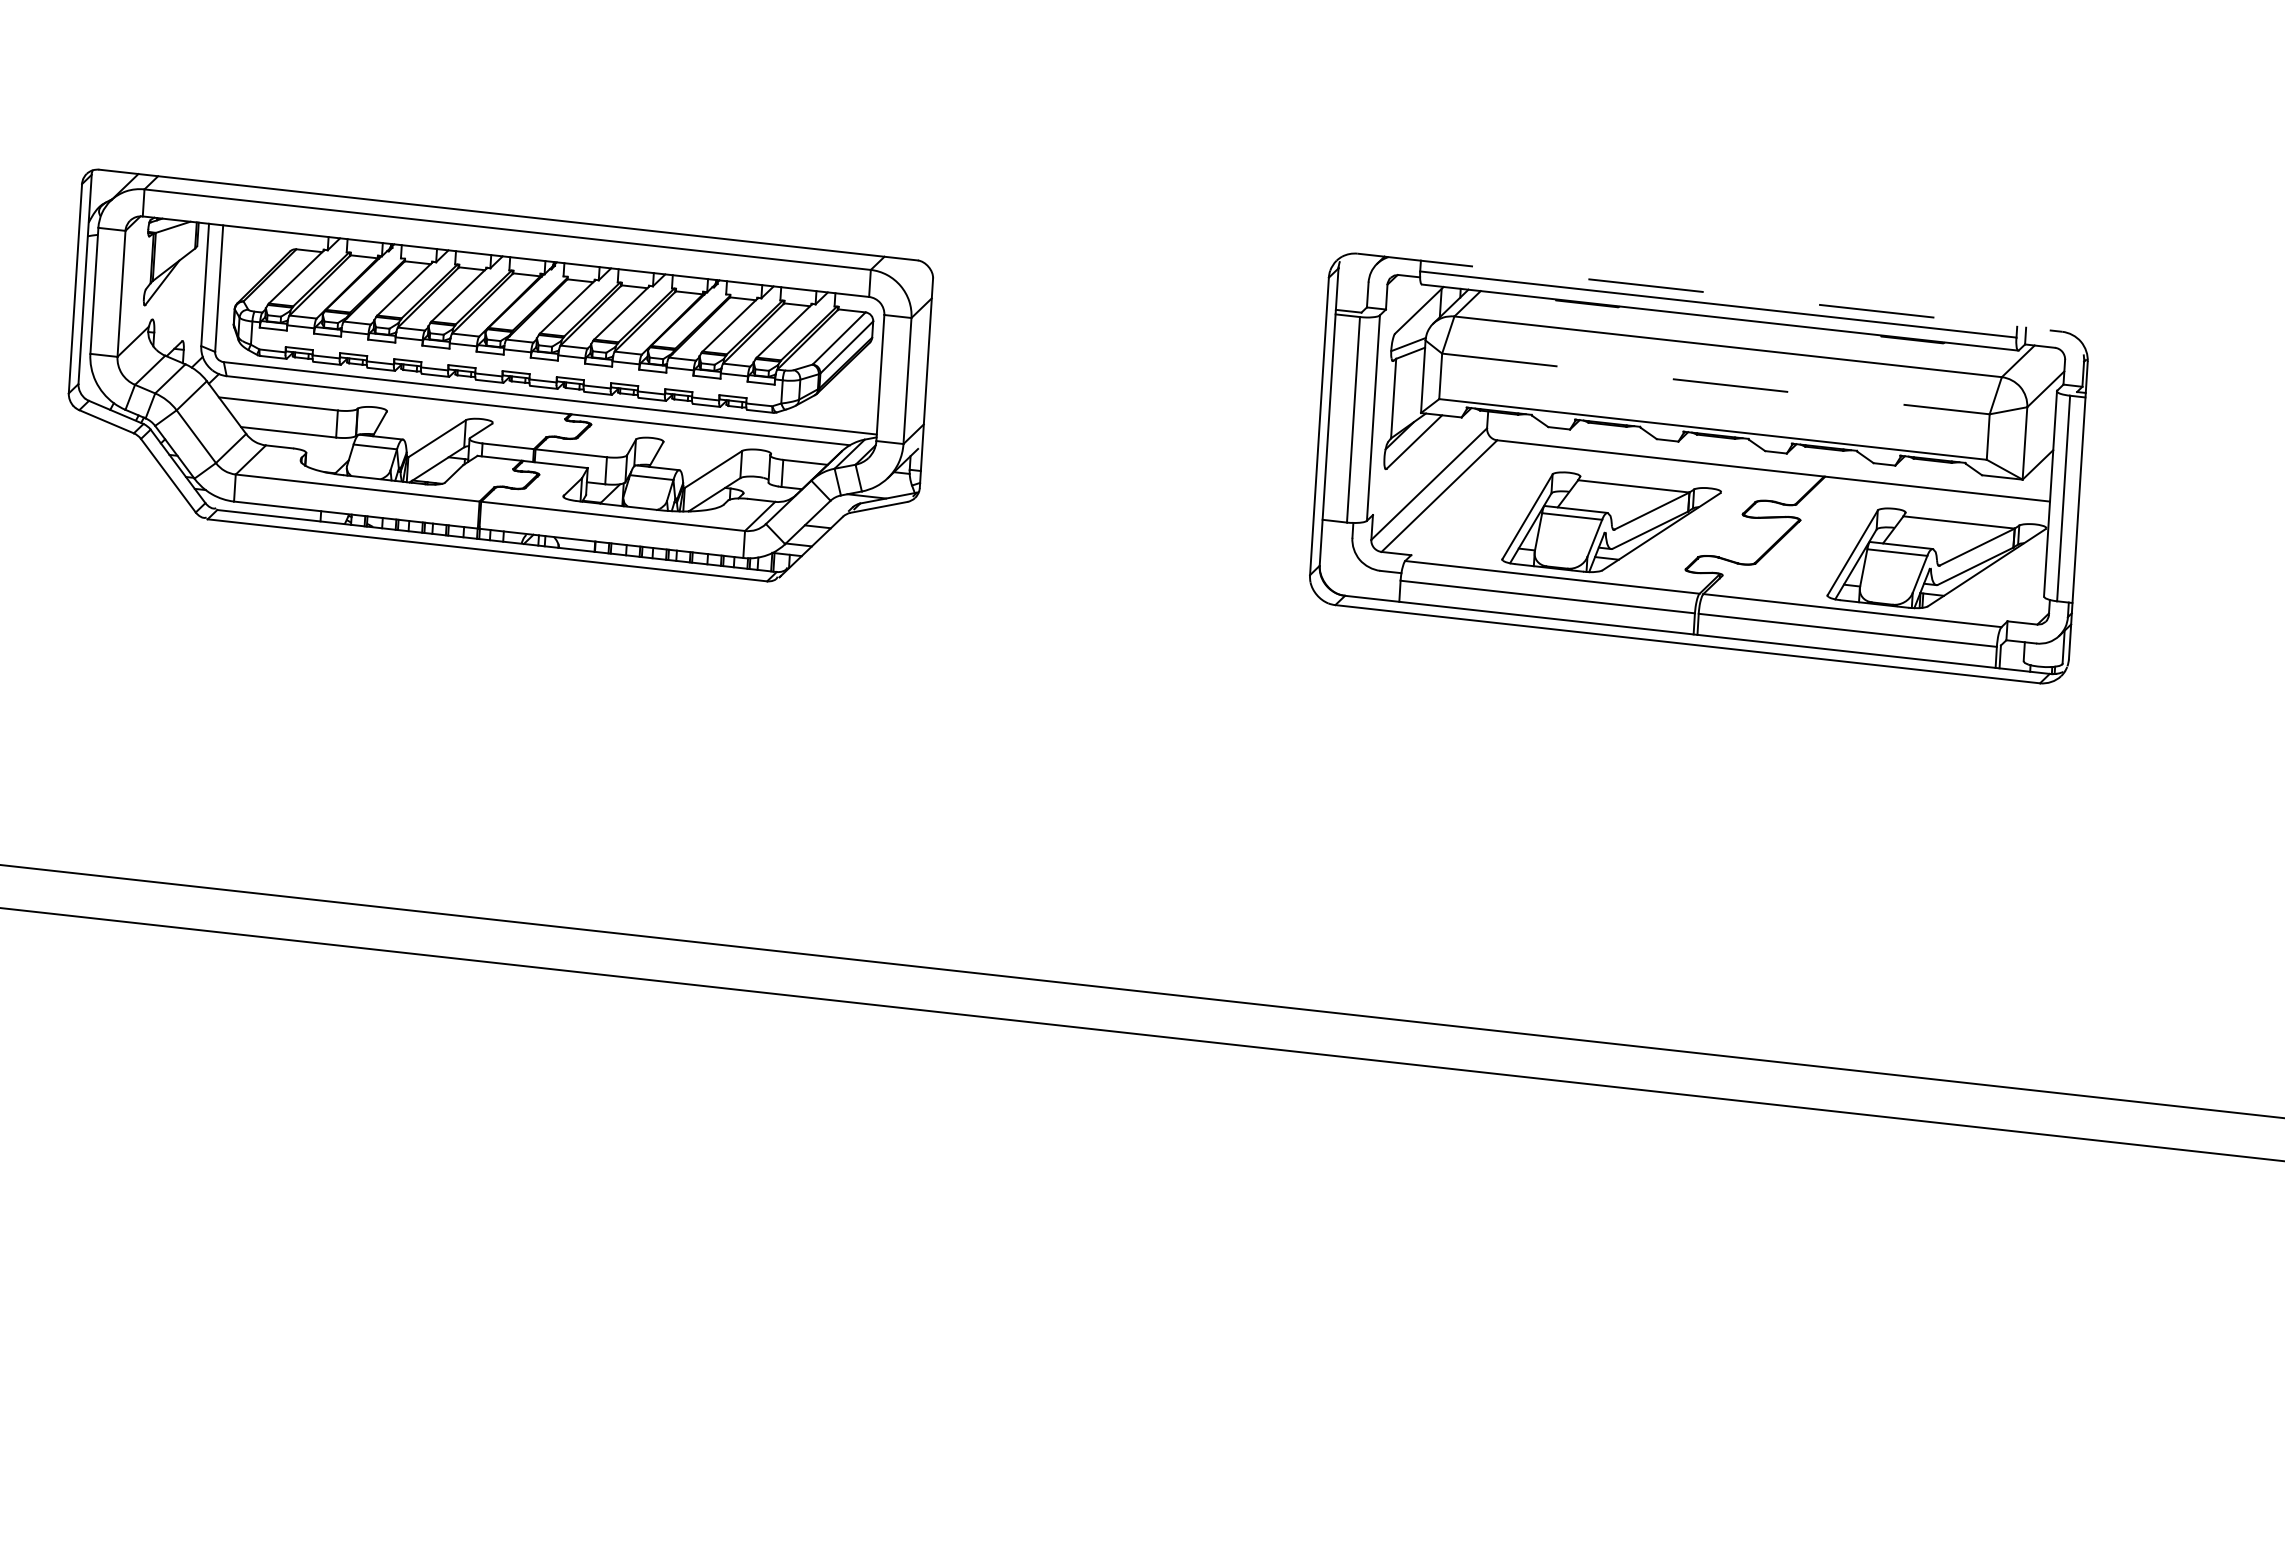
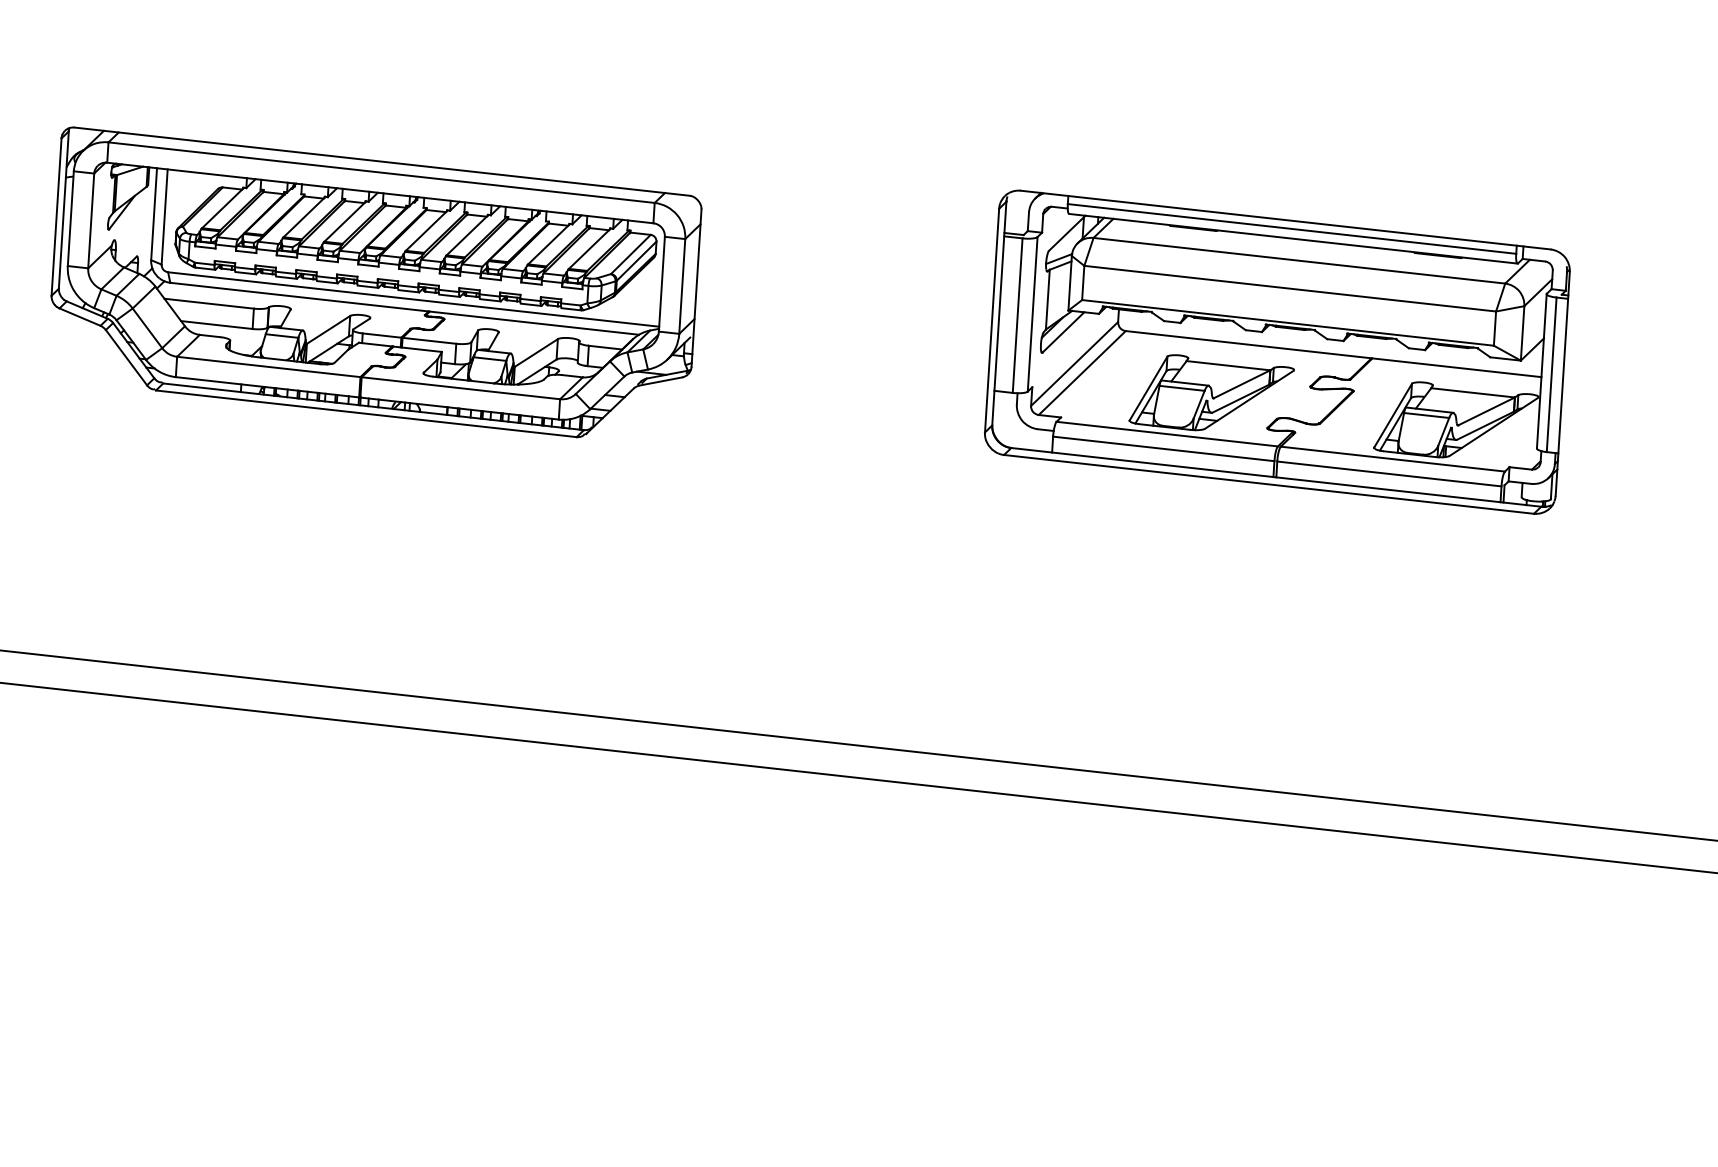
line: (1710, 292) -> (1286, 219), dashed -> solid
line: (1716, 384) -> (1290, 289), dashed -> solid

